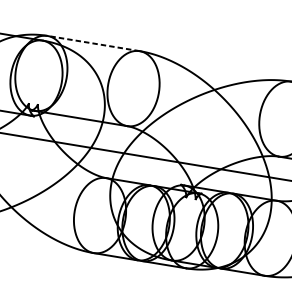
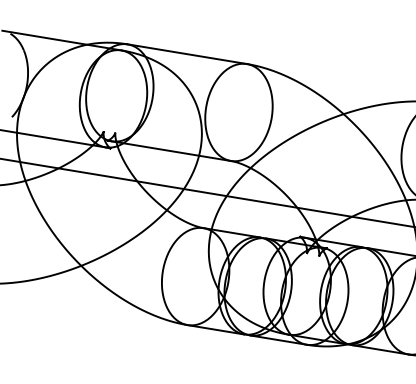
line: (92, 43) -> (186, 54), dashed -> solid

